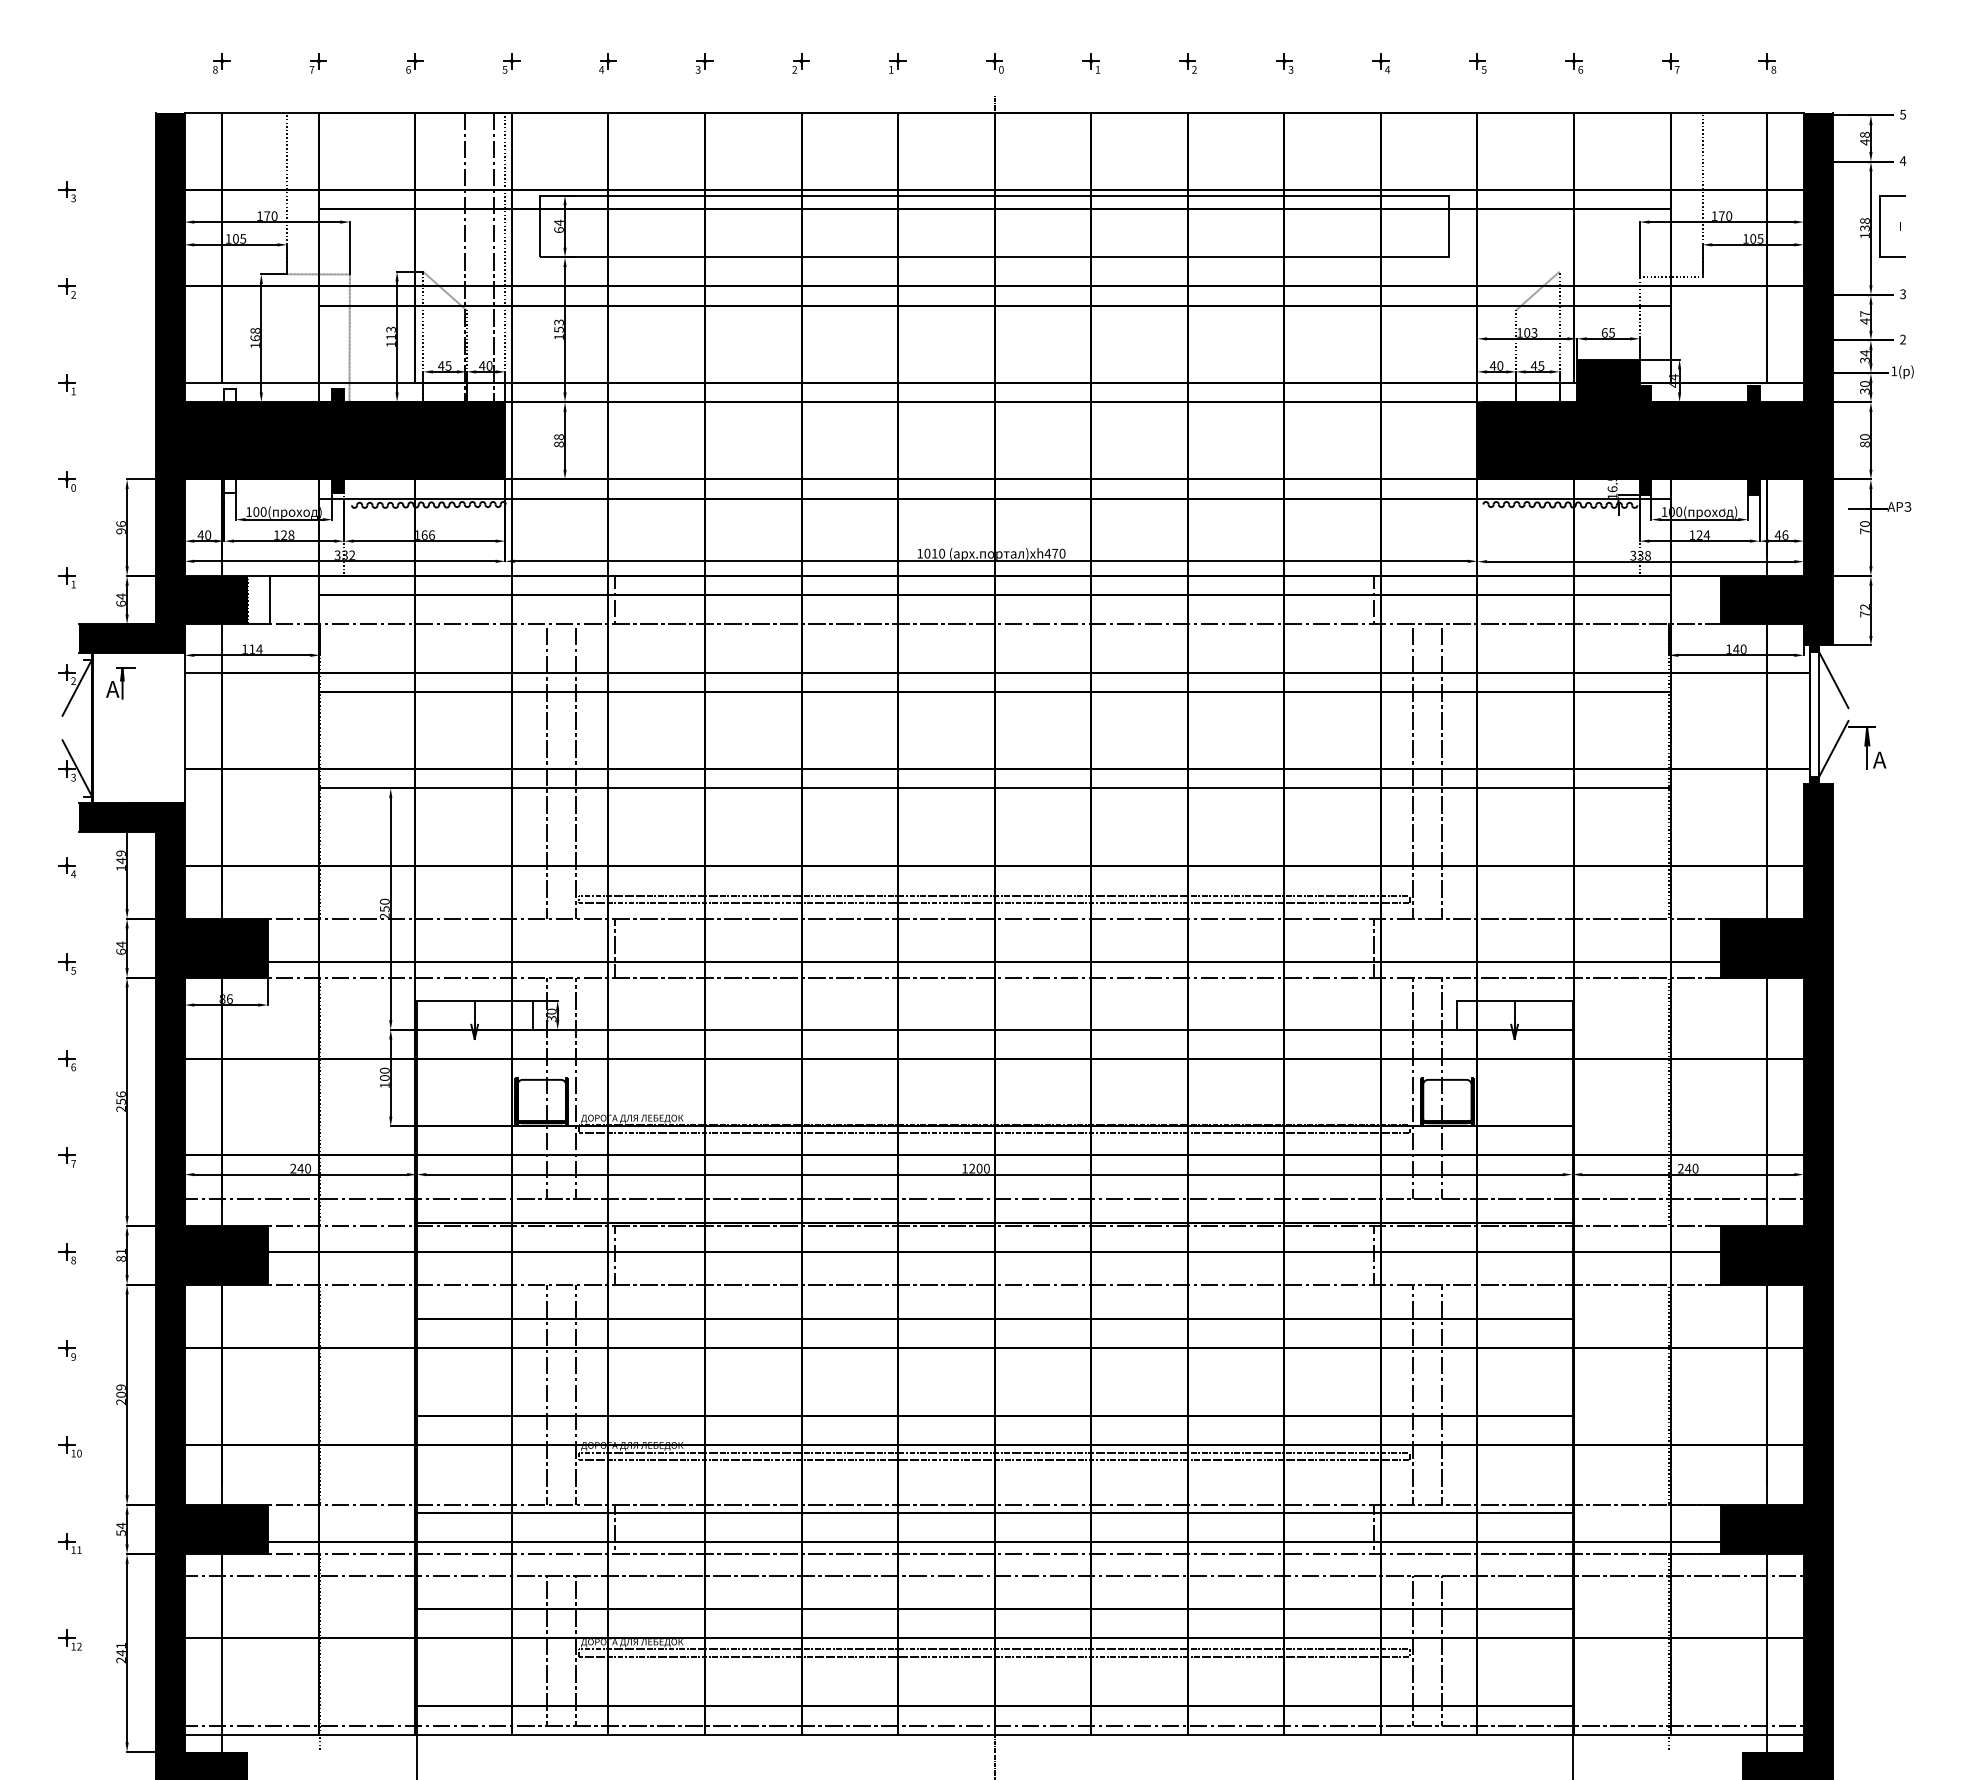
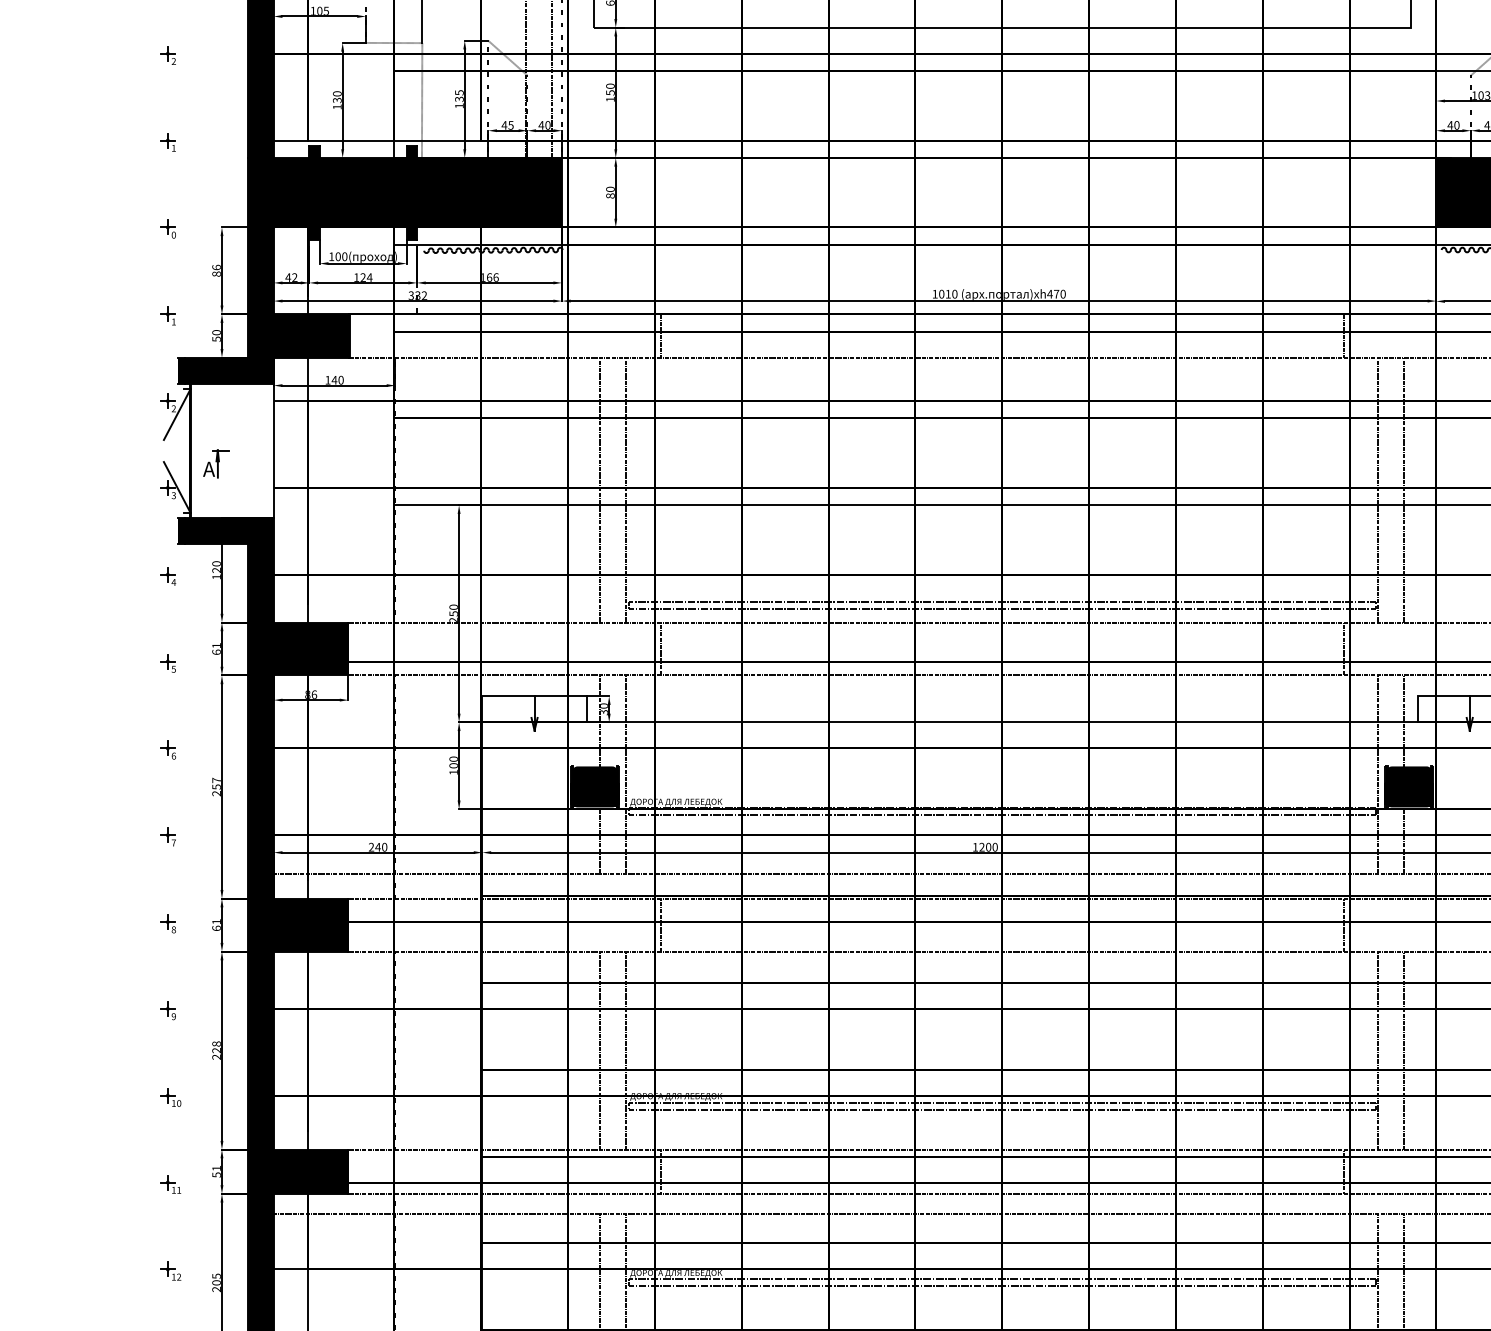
text: (558, 322) -> (609, 86), 153 -> 150
text: (390, 332) -> (458, 95), 113 -> 135
text: (254, 334) -> (336, 97), 168 -> 130
fill: (229, 395) -> (314, 151), added
text: (558, 437) -> (609, 189), 88 -> 80
fill: (229, 485) -> (314, 232), added
text: (120, 531) -> (216, 274), 96 -> 86
text: (208, 534) -> (295, 276), 40 -> 42
text: (291, 534) -> (369, 276), 128 -> 124
text: (120, 599) -> (216, 335), 64 -> 50
fill: (258, 599) -> (340, 335), added
text: (255, 648) -> (337, 379), 114 -> 140
part: (120, 683) -> (216, 464), moved
text: (120, 857) -> (216, 567), 149 -> 120
text: (120, 944) -> (216, 645), 64 -> 61
text: (120, 1094) -> (216, 780), 256 -> 257
fill: (541, 1100) -> (594, 785), added
fill: (1447, 1100) -> (1409, 785), added
text: (120, 1258) -> (216, 928), 81 -> 61
text: (120, 1390) -> (216, 1046), 209 -> 228
text: (120, 1525) -> (216, 1168), 54 -> 51
text: (120, 1649) -> (216, 1279), 241 -> 205

